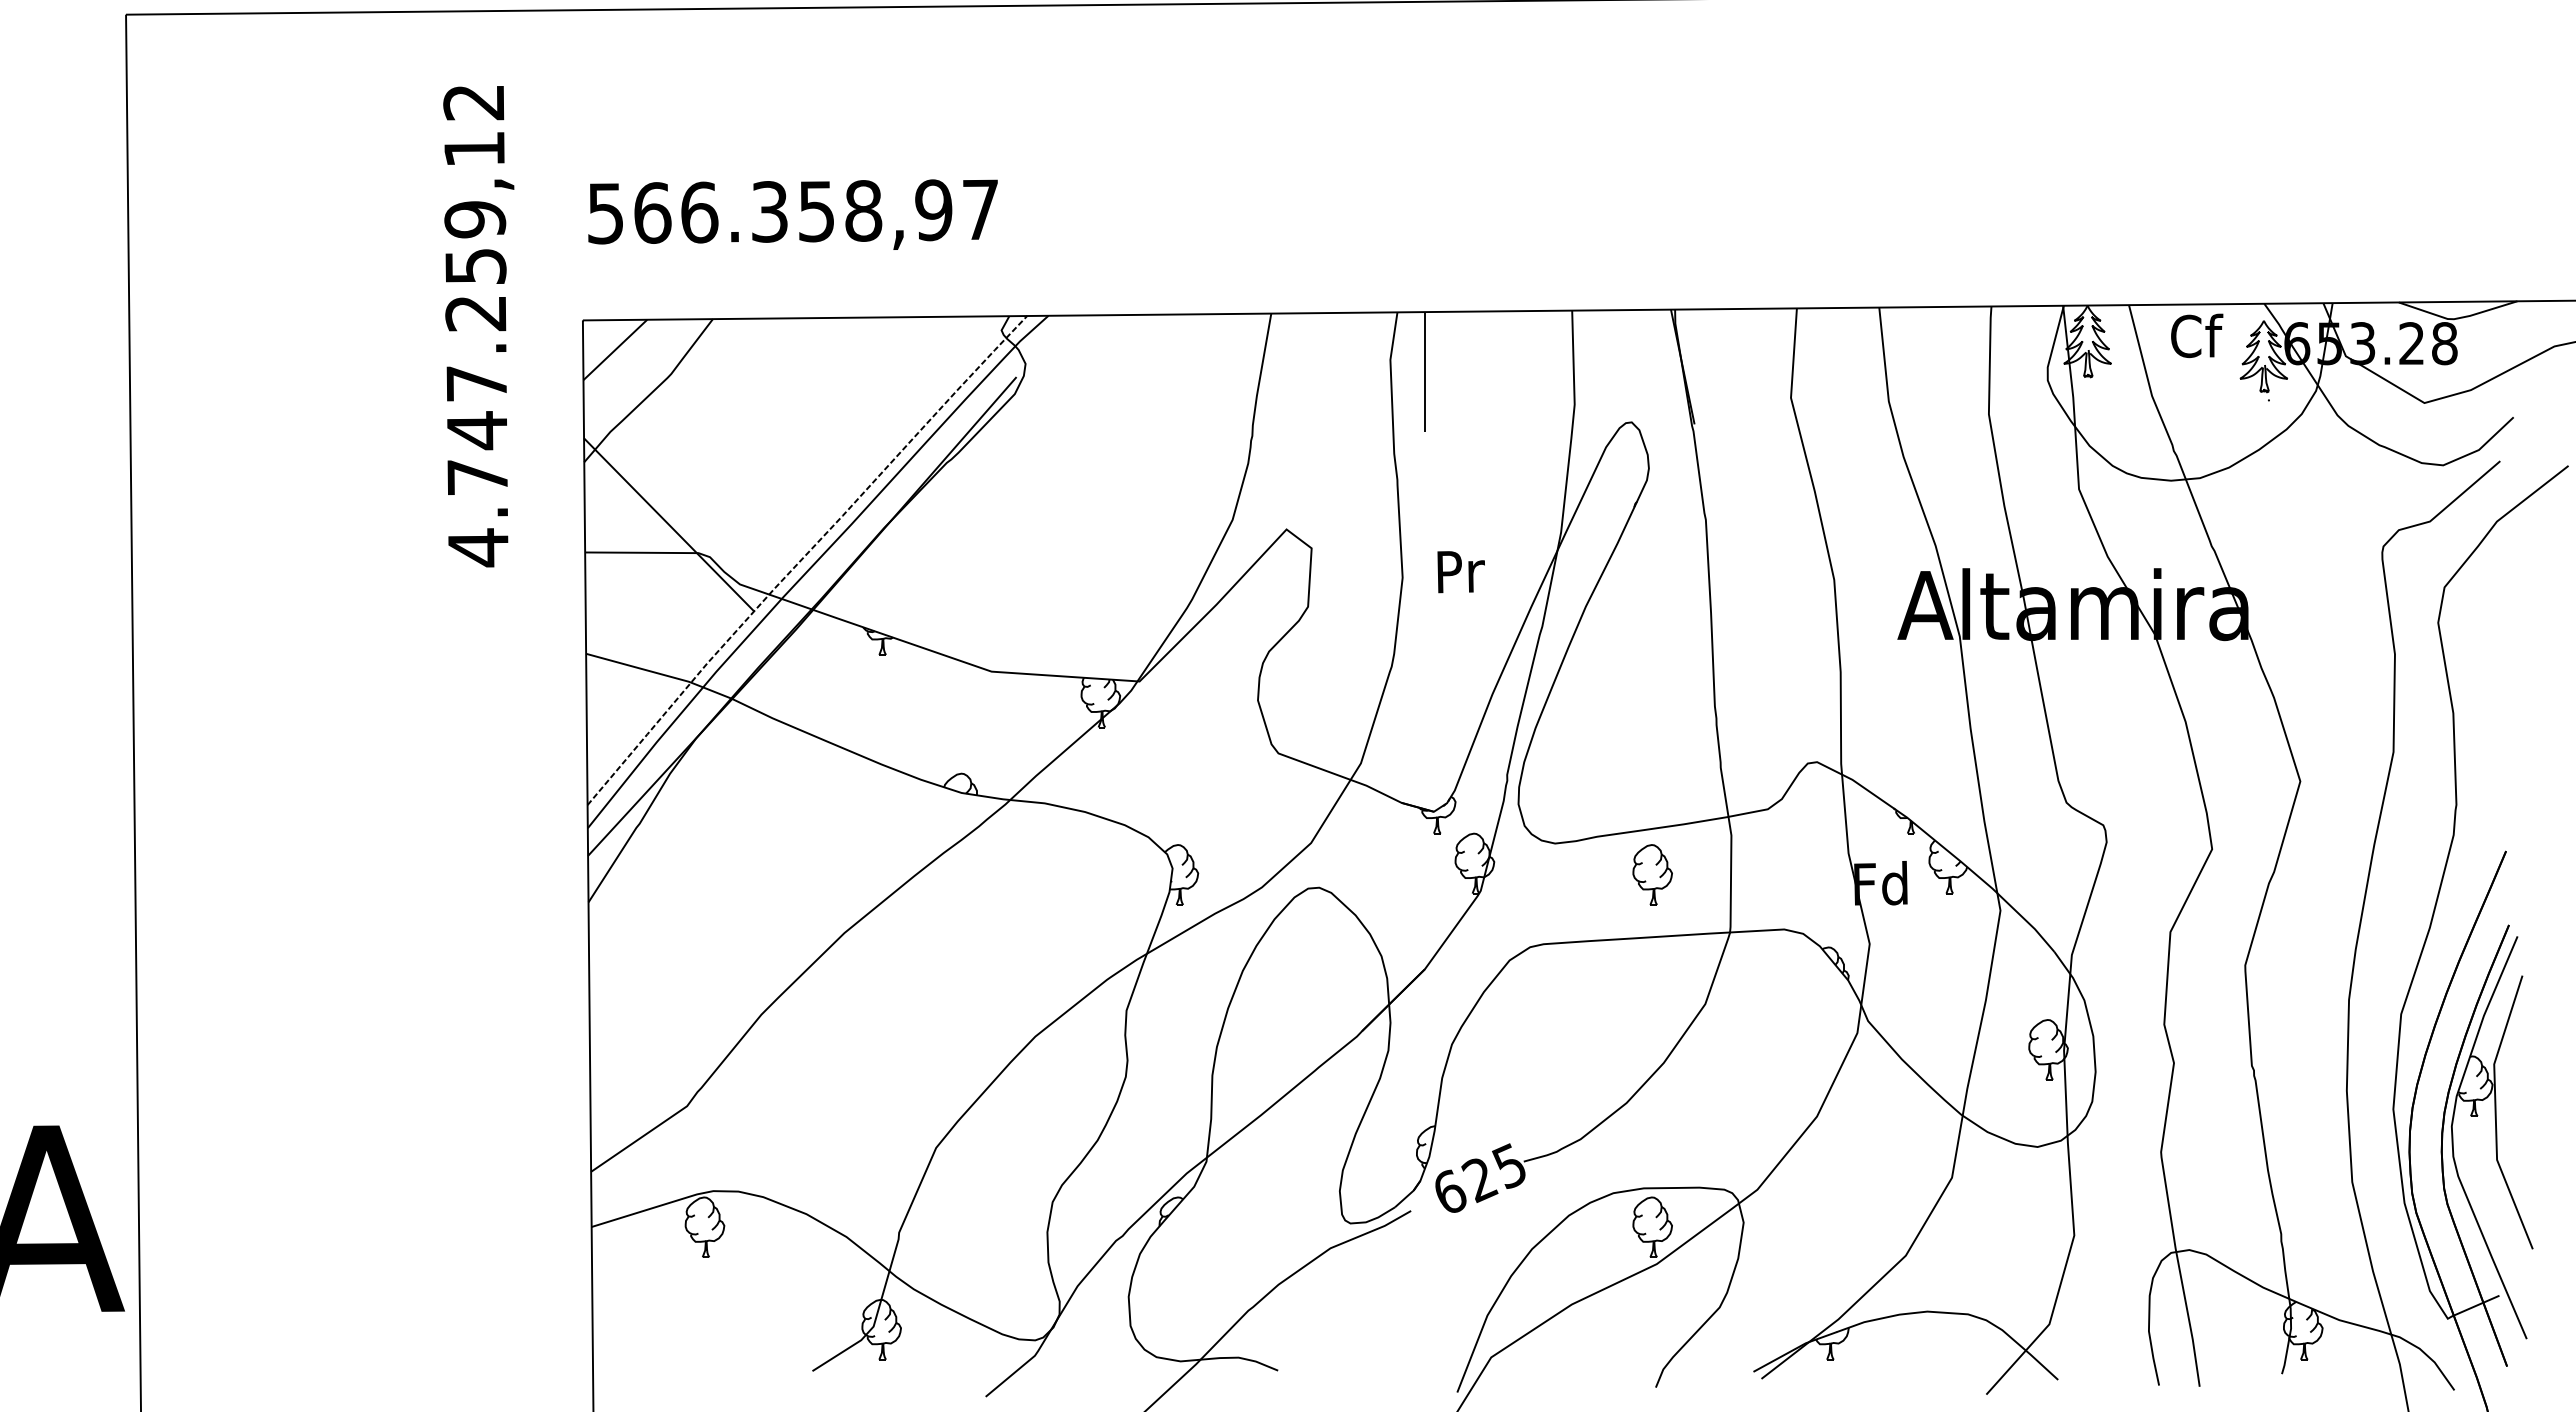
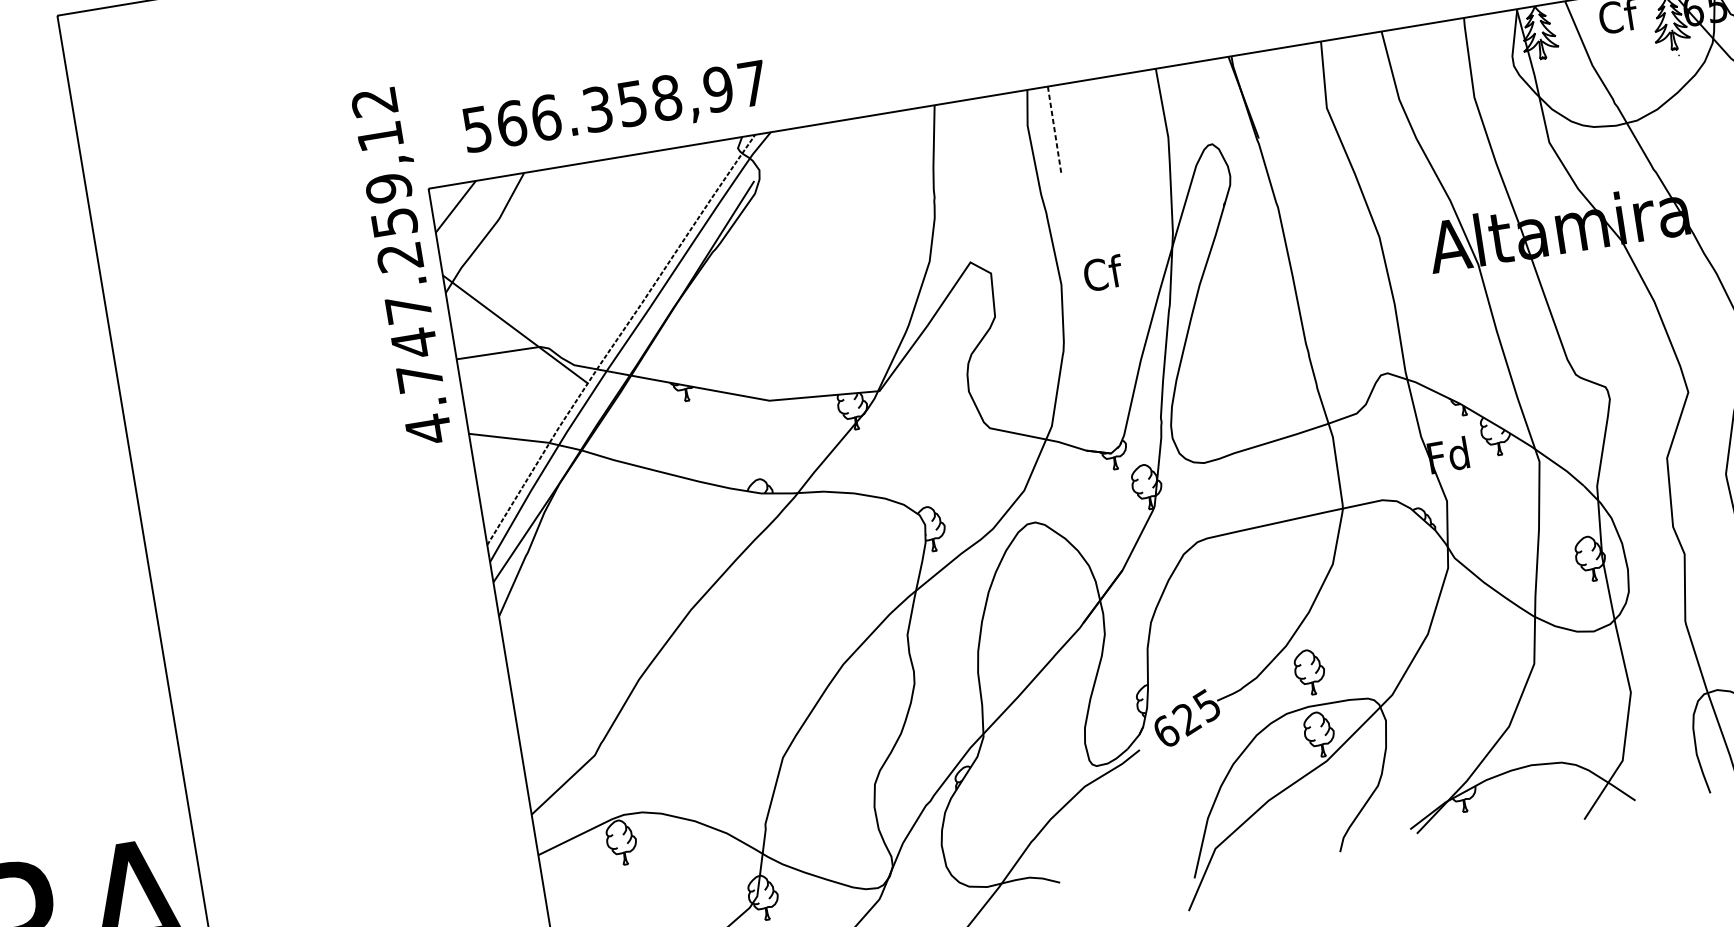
text: (792, 214) -> (614, 108), moved
text: (478, 326) -> (403, 266), moved
line: (1425, 371) -> (1054, 130), solid -> dashed
text: (1460, 570) -> (1103, 272), Pr -> Cf
part: (1652, 874) -> (1309, 672), moved

